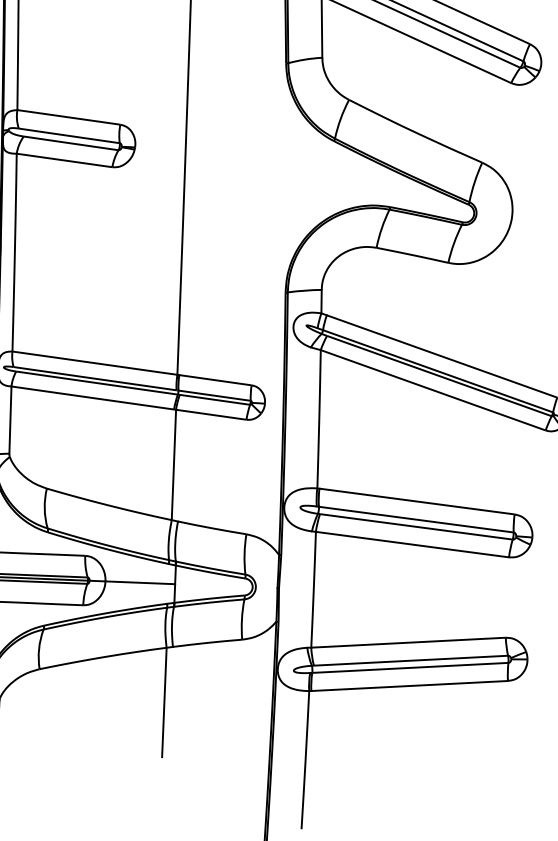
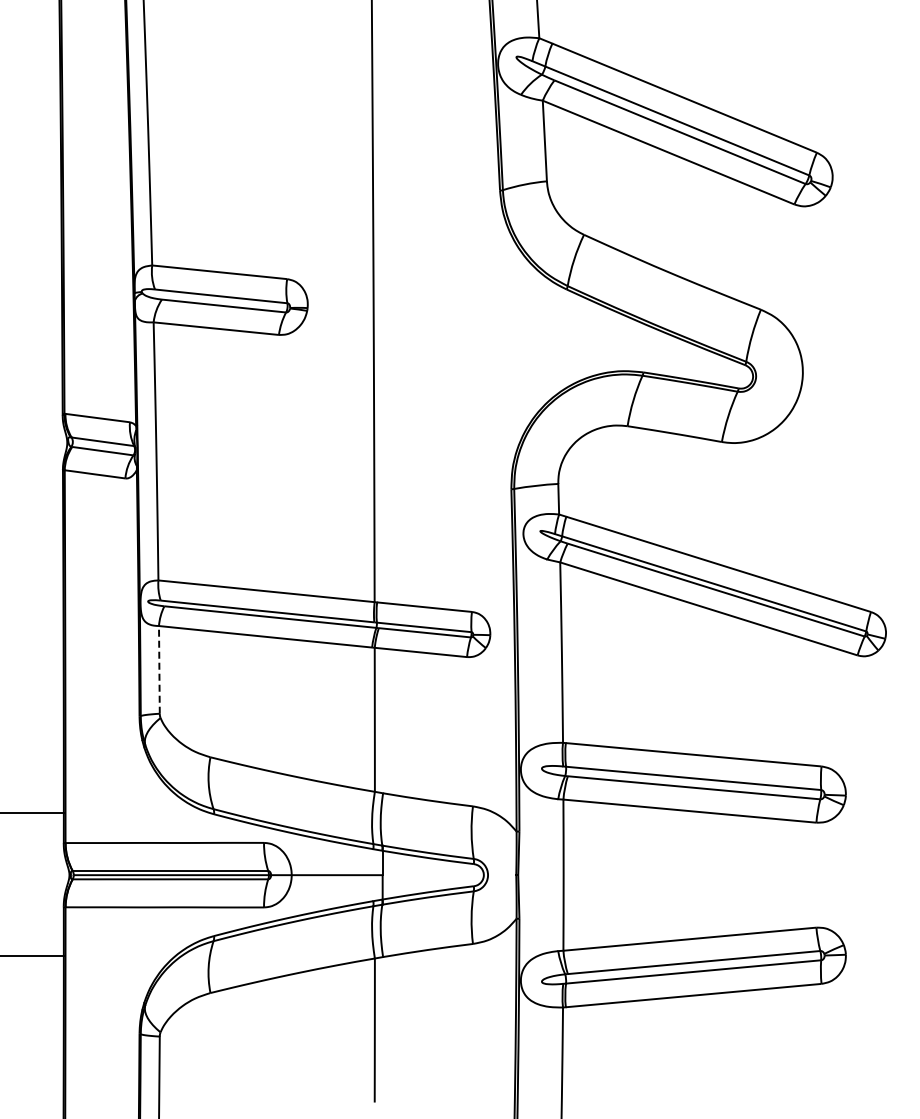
line: (10, 419) -> (159, 669), solid -> dashed

